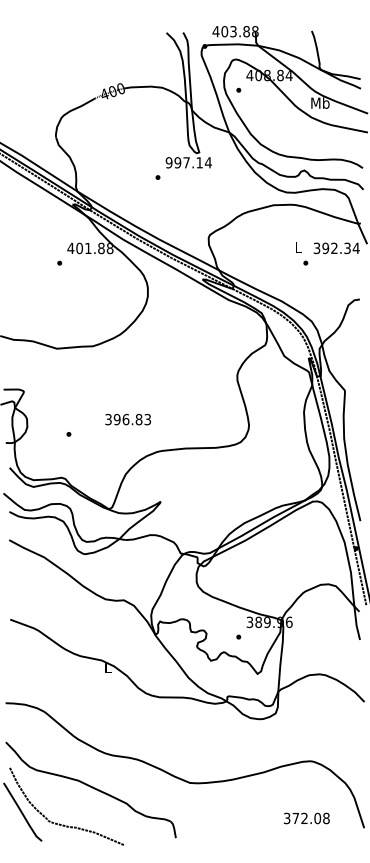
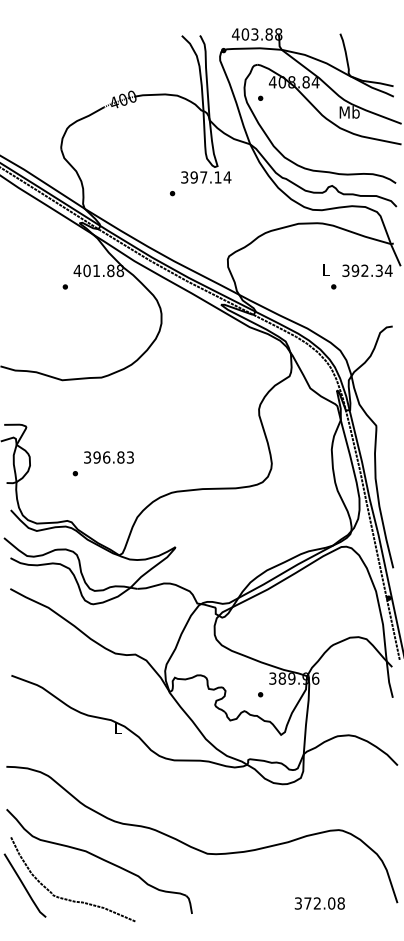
text: (168, 162) -> (184, 177), 997.14 -> 397.14
text: (127, 419) -> (108, 457), moved
text: (306, 818) -> (319, 903), moved

